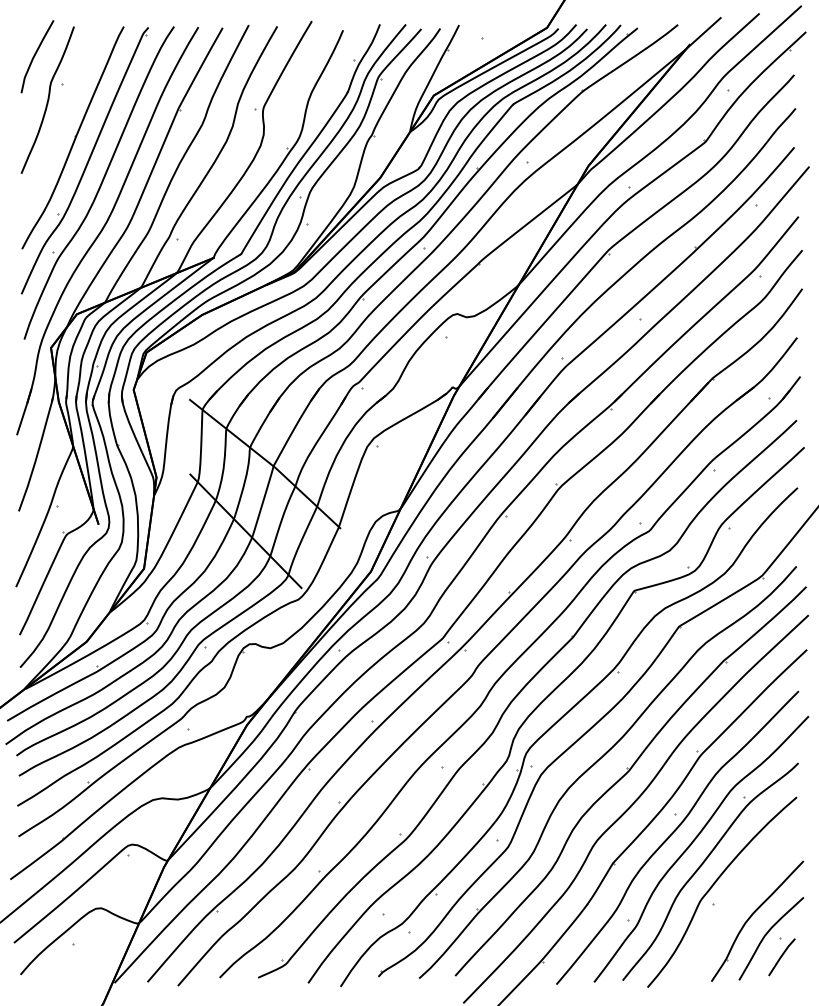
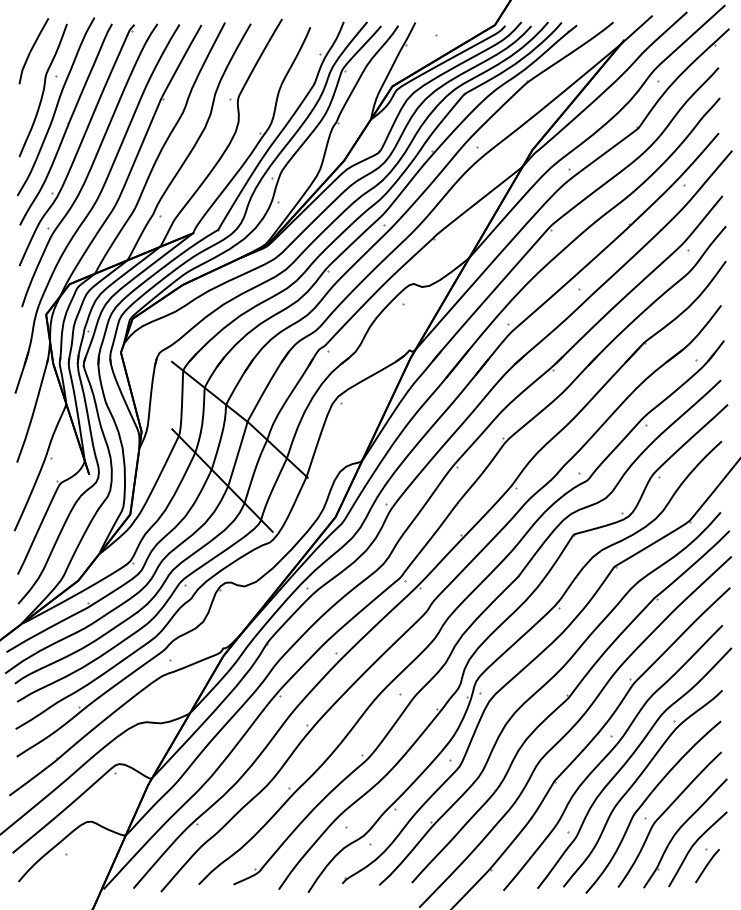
curve: (61, 117) -> (55, 106), added
curve: (734, 899) -> (664, 813), added

